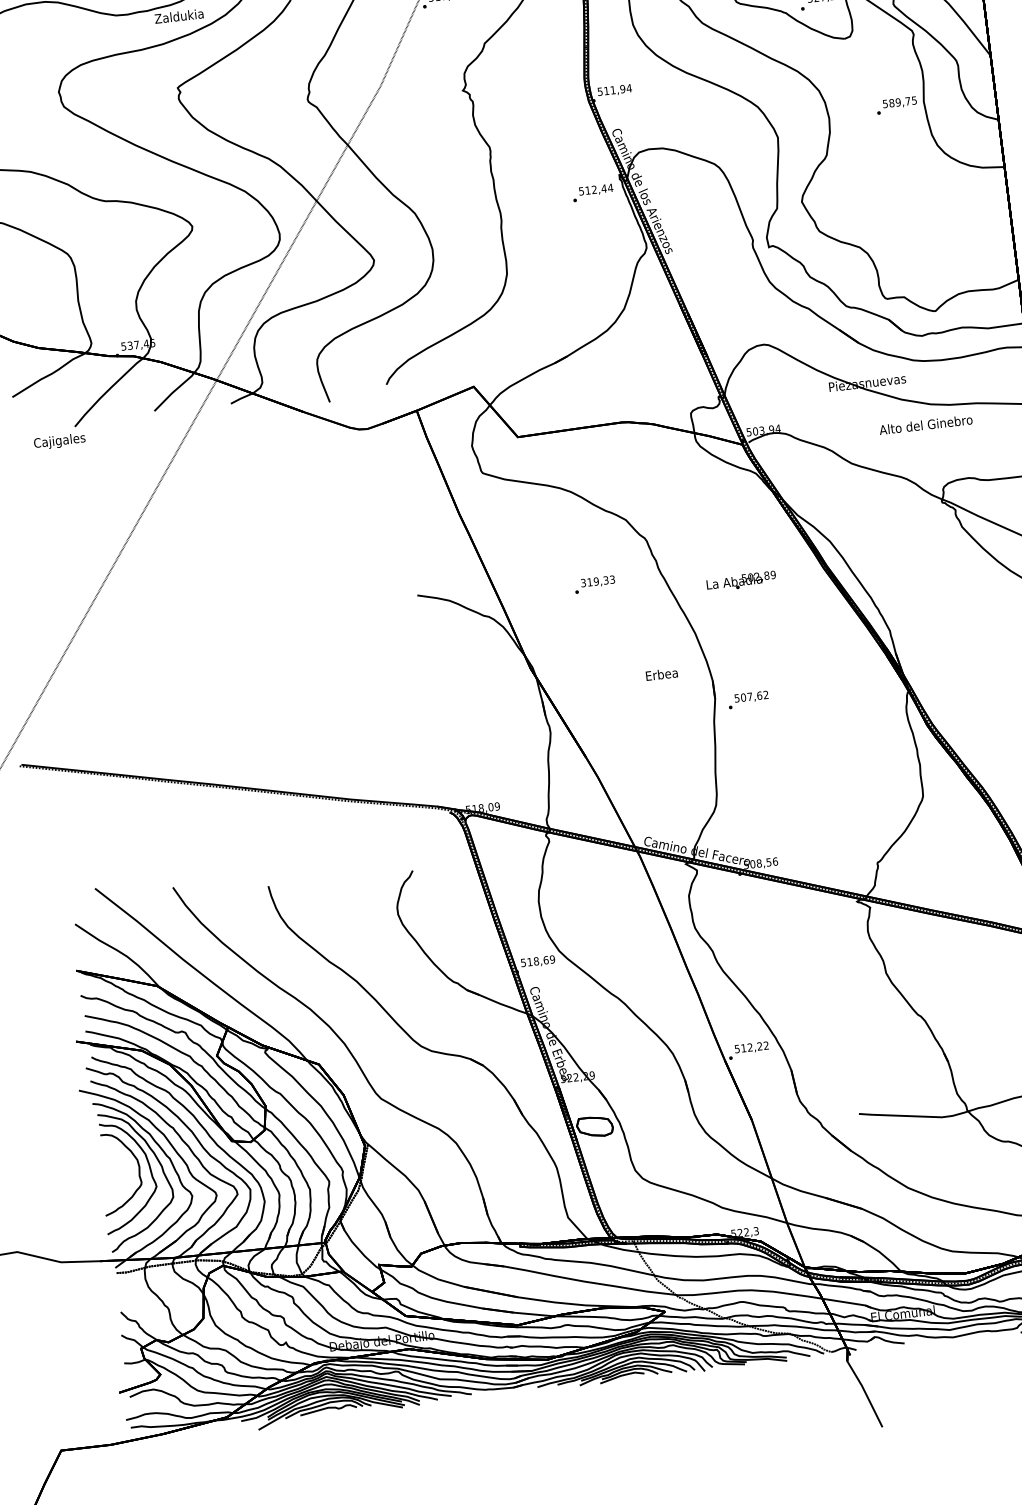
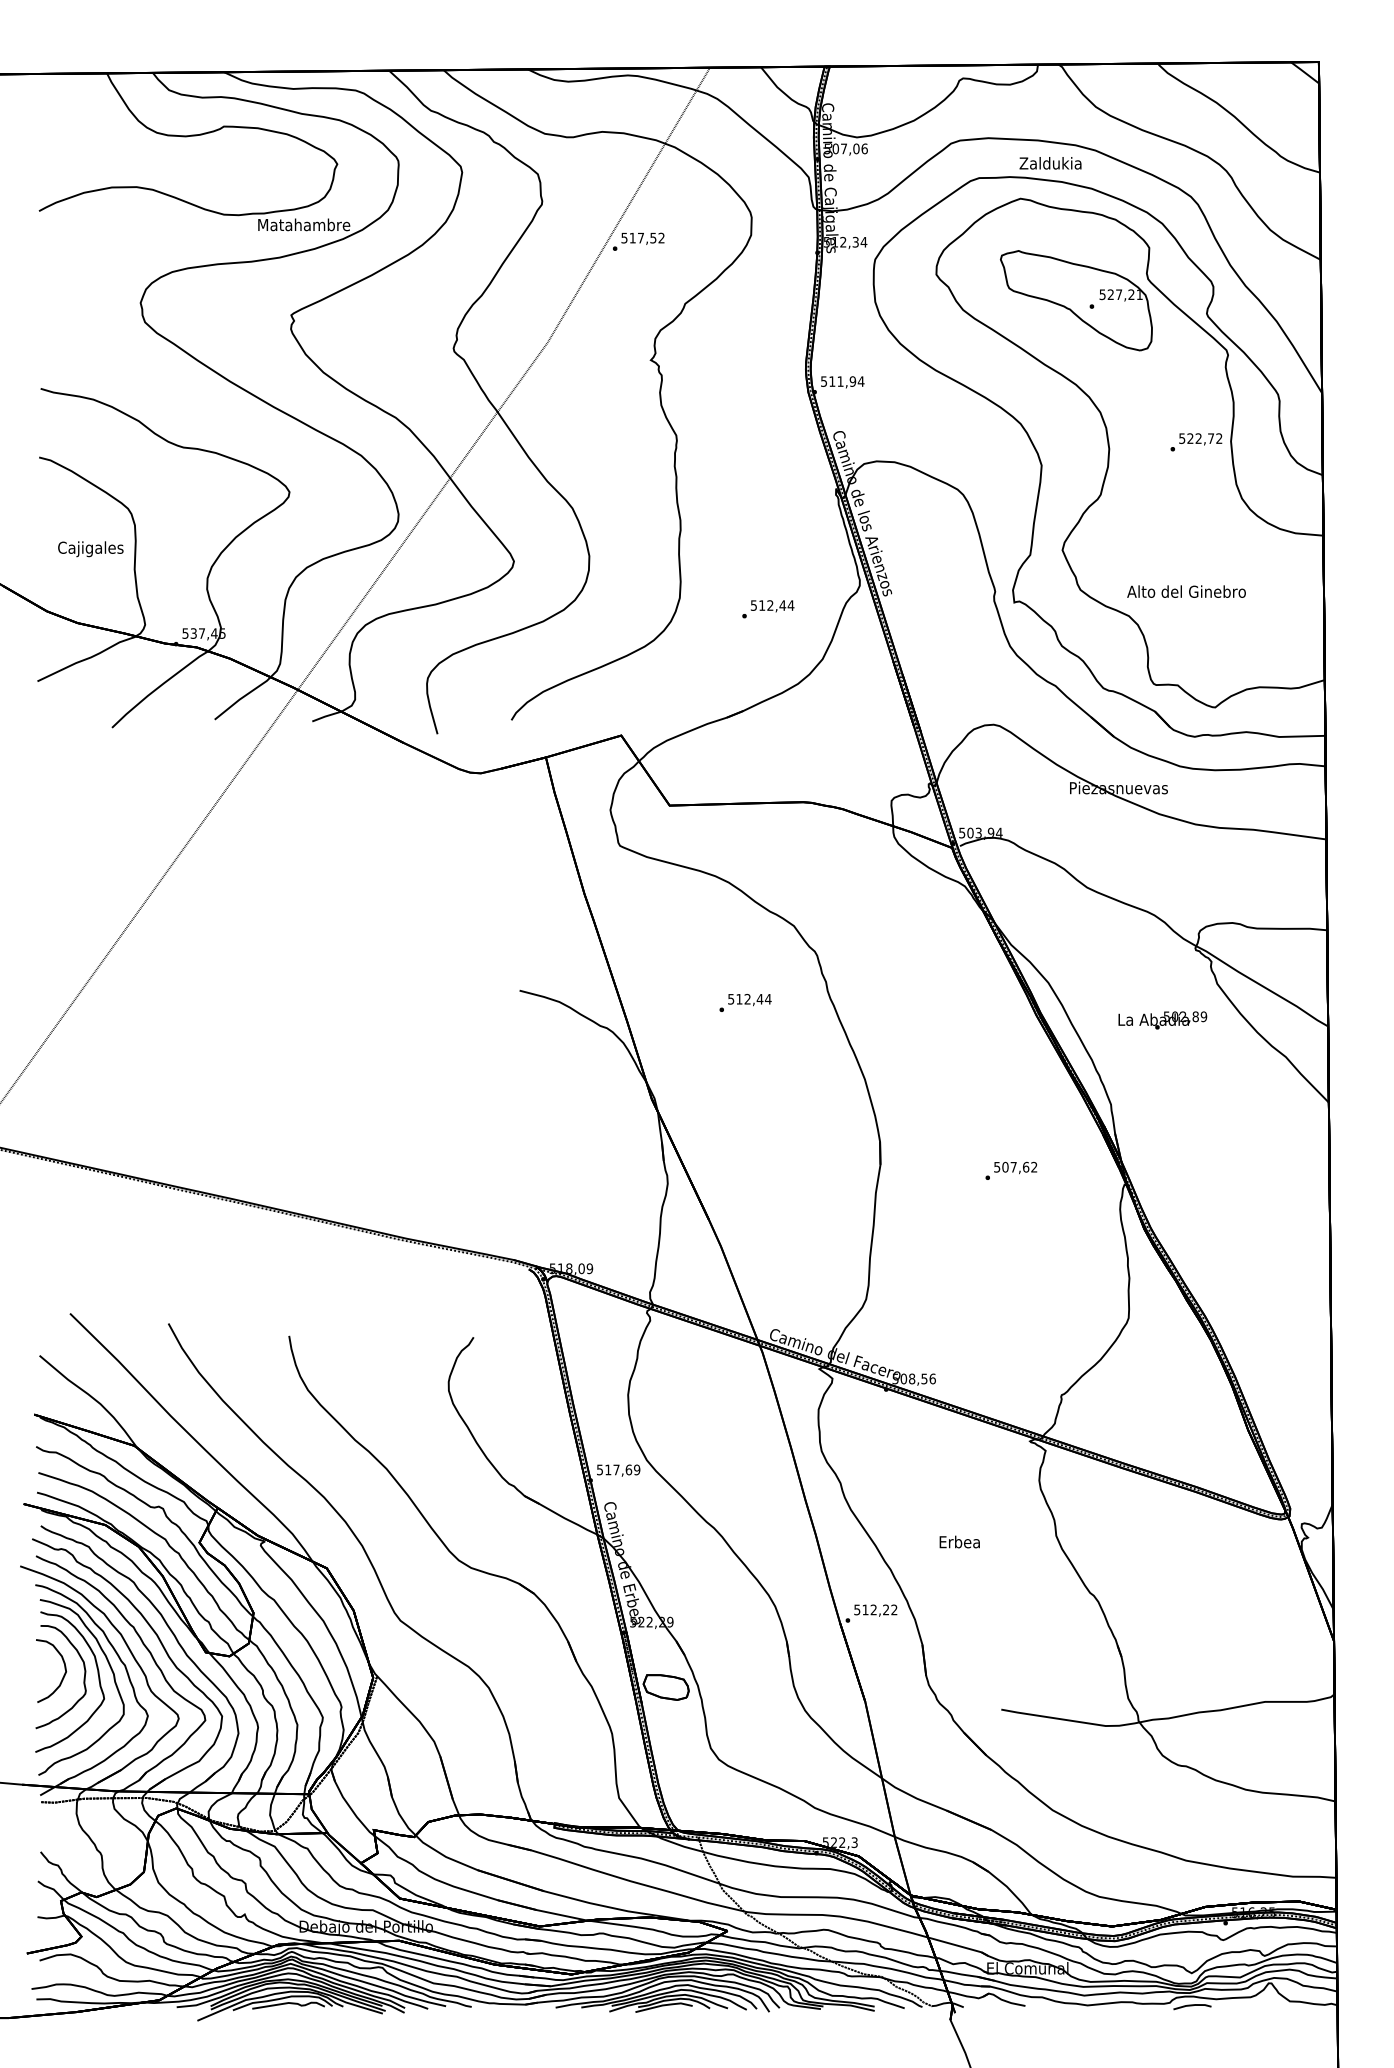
text: (179, 15) -> (304, 224), Zaldukia -> Matahambre
text: (902, 101) -> (1204, 438), 589,75 -> 522,72
text: (593, 193) -> (768, 609), moved
text: (925, 424) -> (1186, 591), moved
text: (59, 441) -> (90, 549), moved
text: (597, 580) -> (749, 998), 319,33 -> 512,44
text: (741, 581) -> (1162, 1020), moved
text: (661, 673) -> (959, 1541), moved
text: (748, 699) -> (1011, 1170), moved
text: (536, 961) -> (616, 1469), 518,69 -> 517,69
curve: (122, 1172) -> (63, 1675), added

